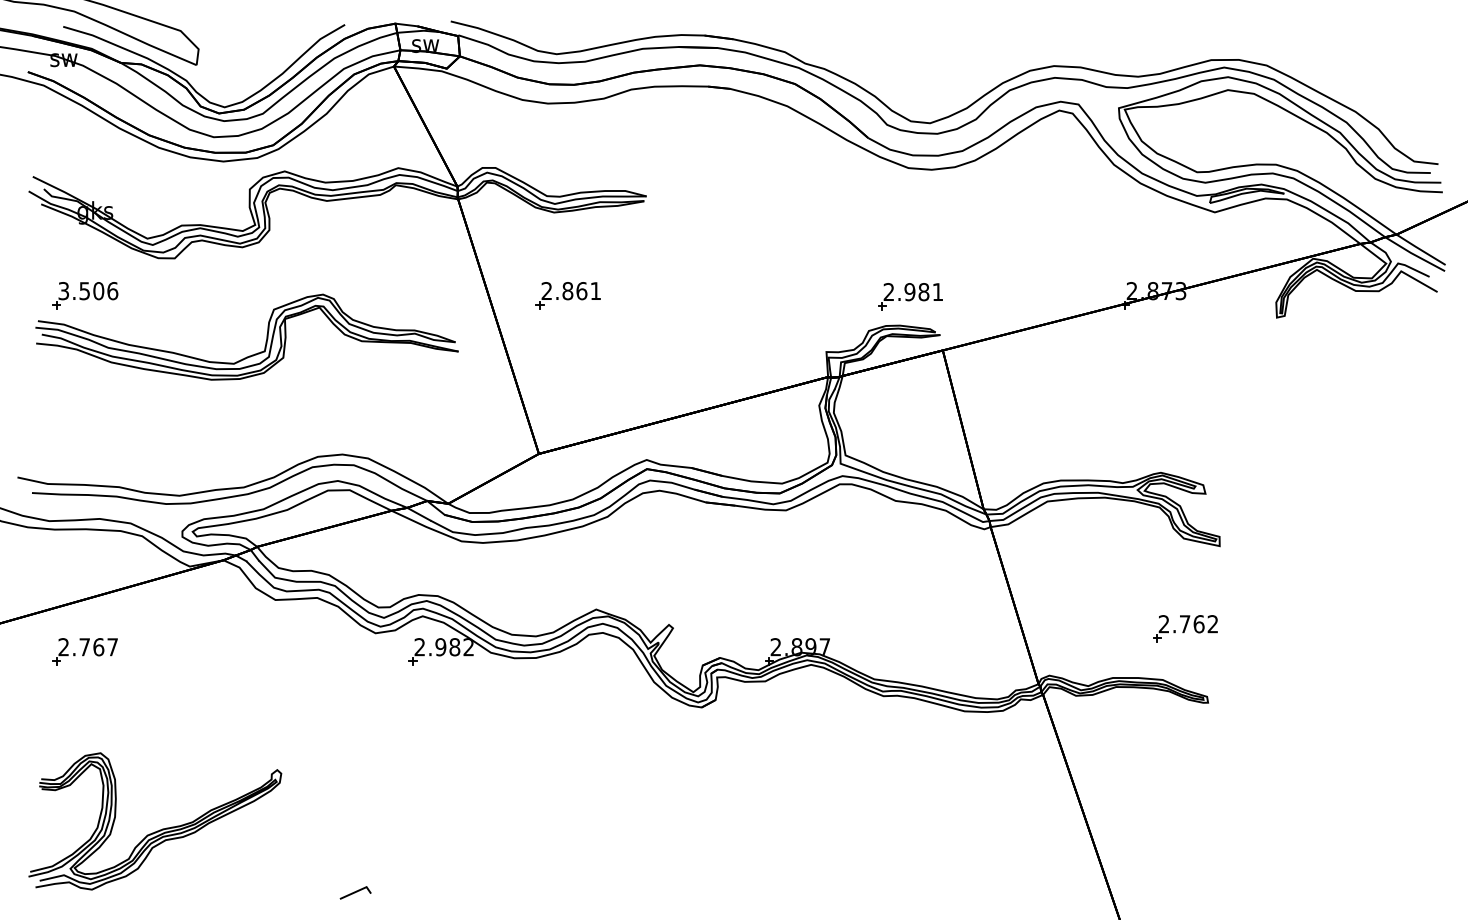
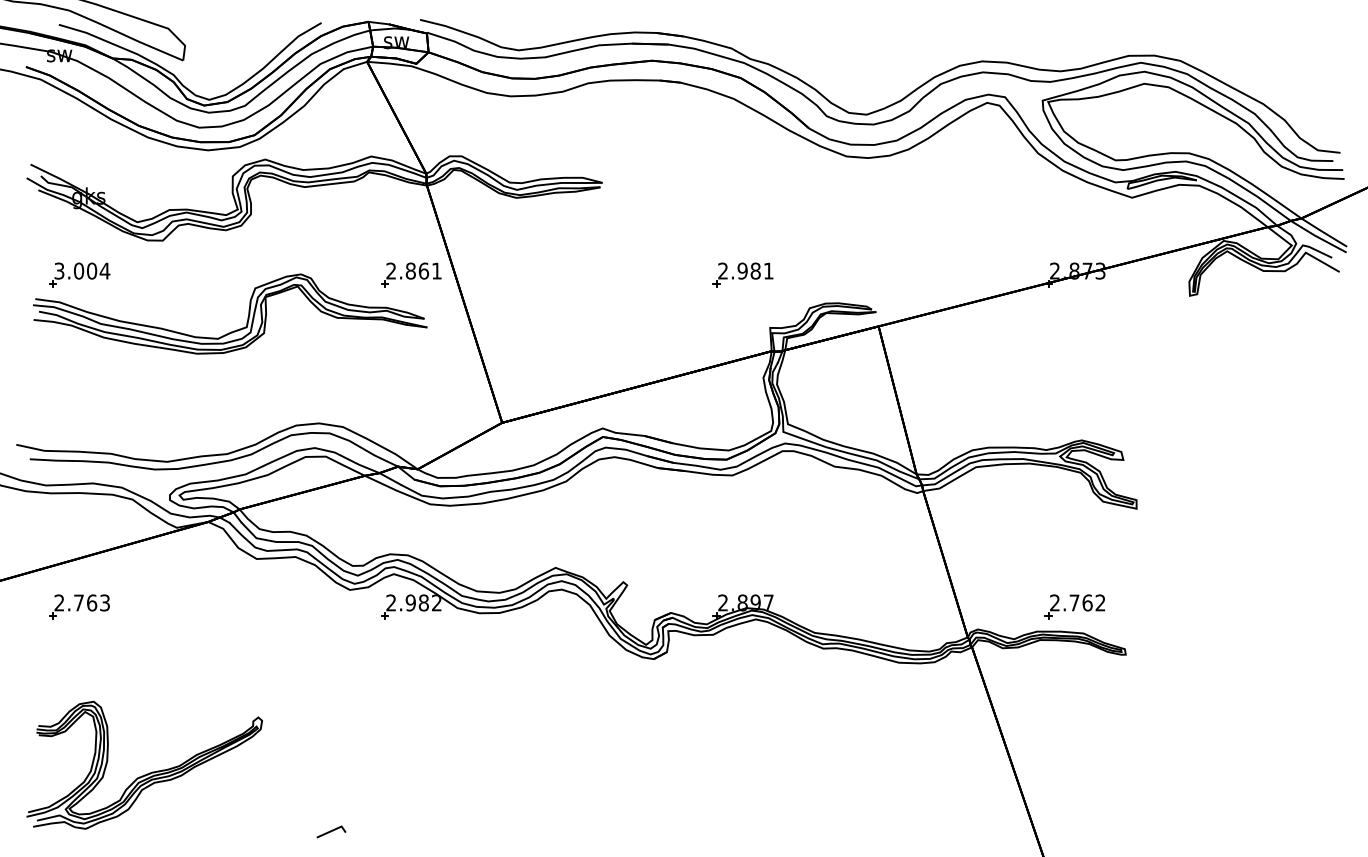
text: (98, 291) -> (91, 271), 3.506 -> 3.004
part: (567, 295) -> (410, 275), moved
part: (910, 296) -> (743, 275), moved
part: (1185, 628) -> (1074, 606), moved
text: (112, 647) -> (104, 603), 2.767 -> 2.763

